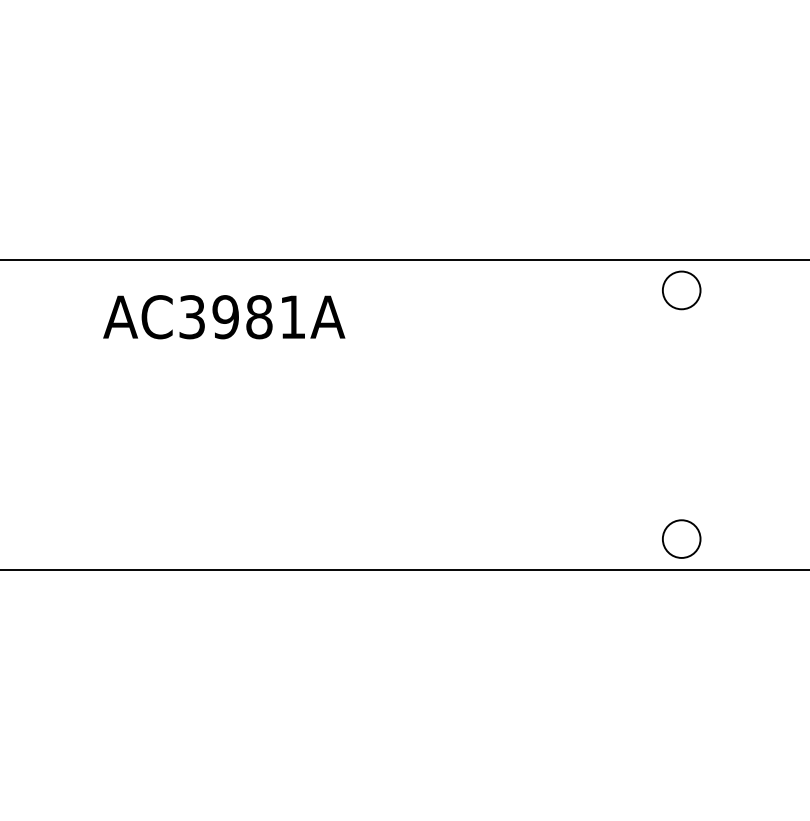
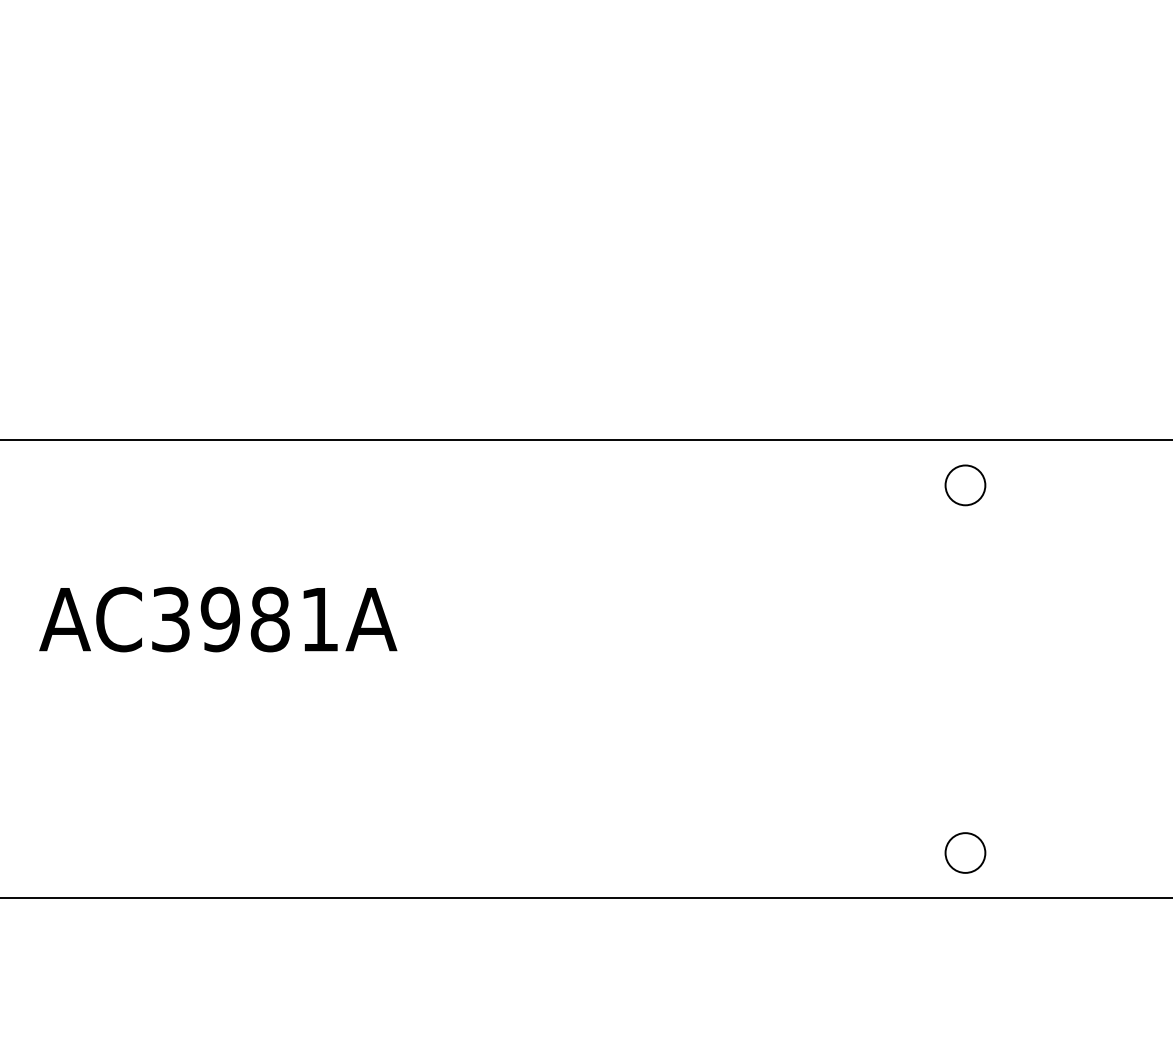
circle: (681, 289) -> (965, 484), size x0.71
text: (224, 317) -> (218, 620), moved
circle: (681, 538) -> (965, 852), size x0.71

